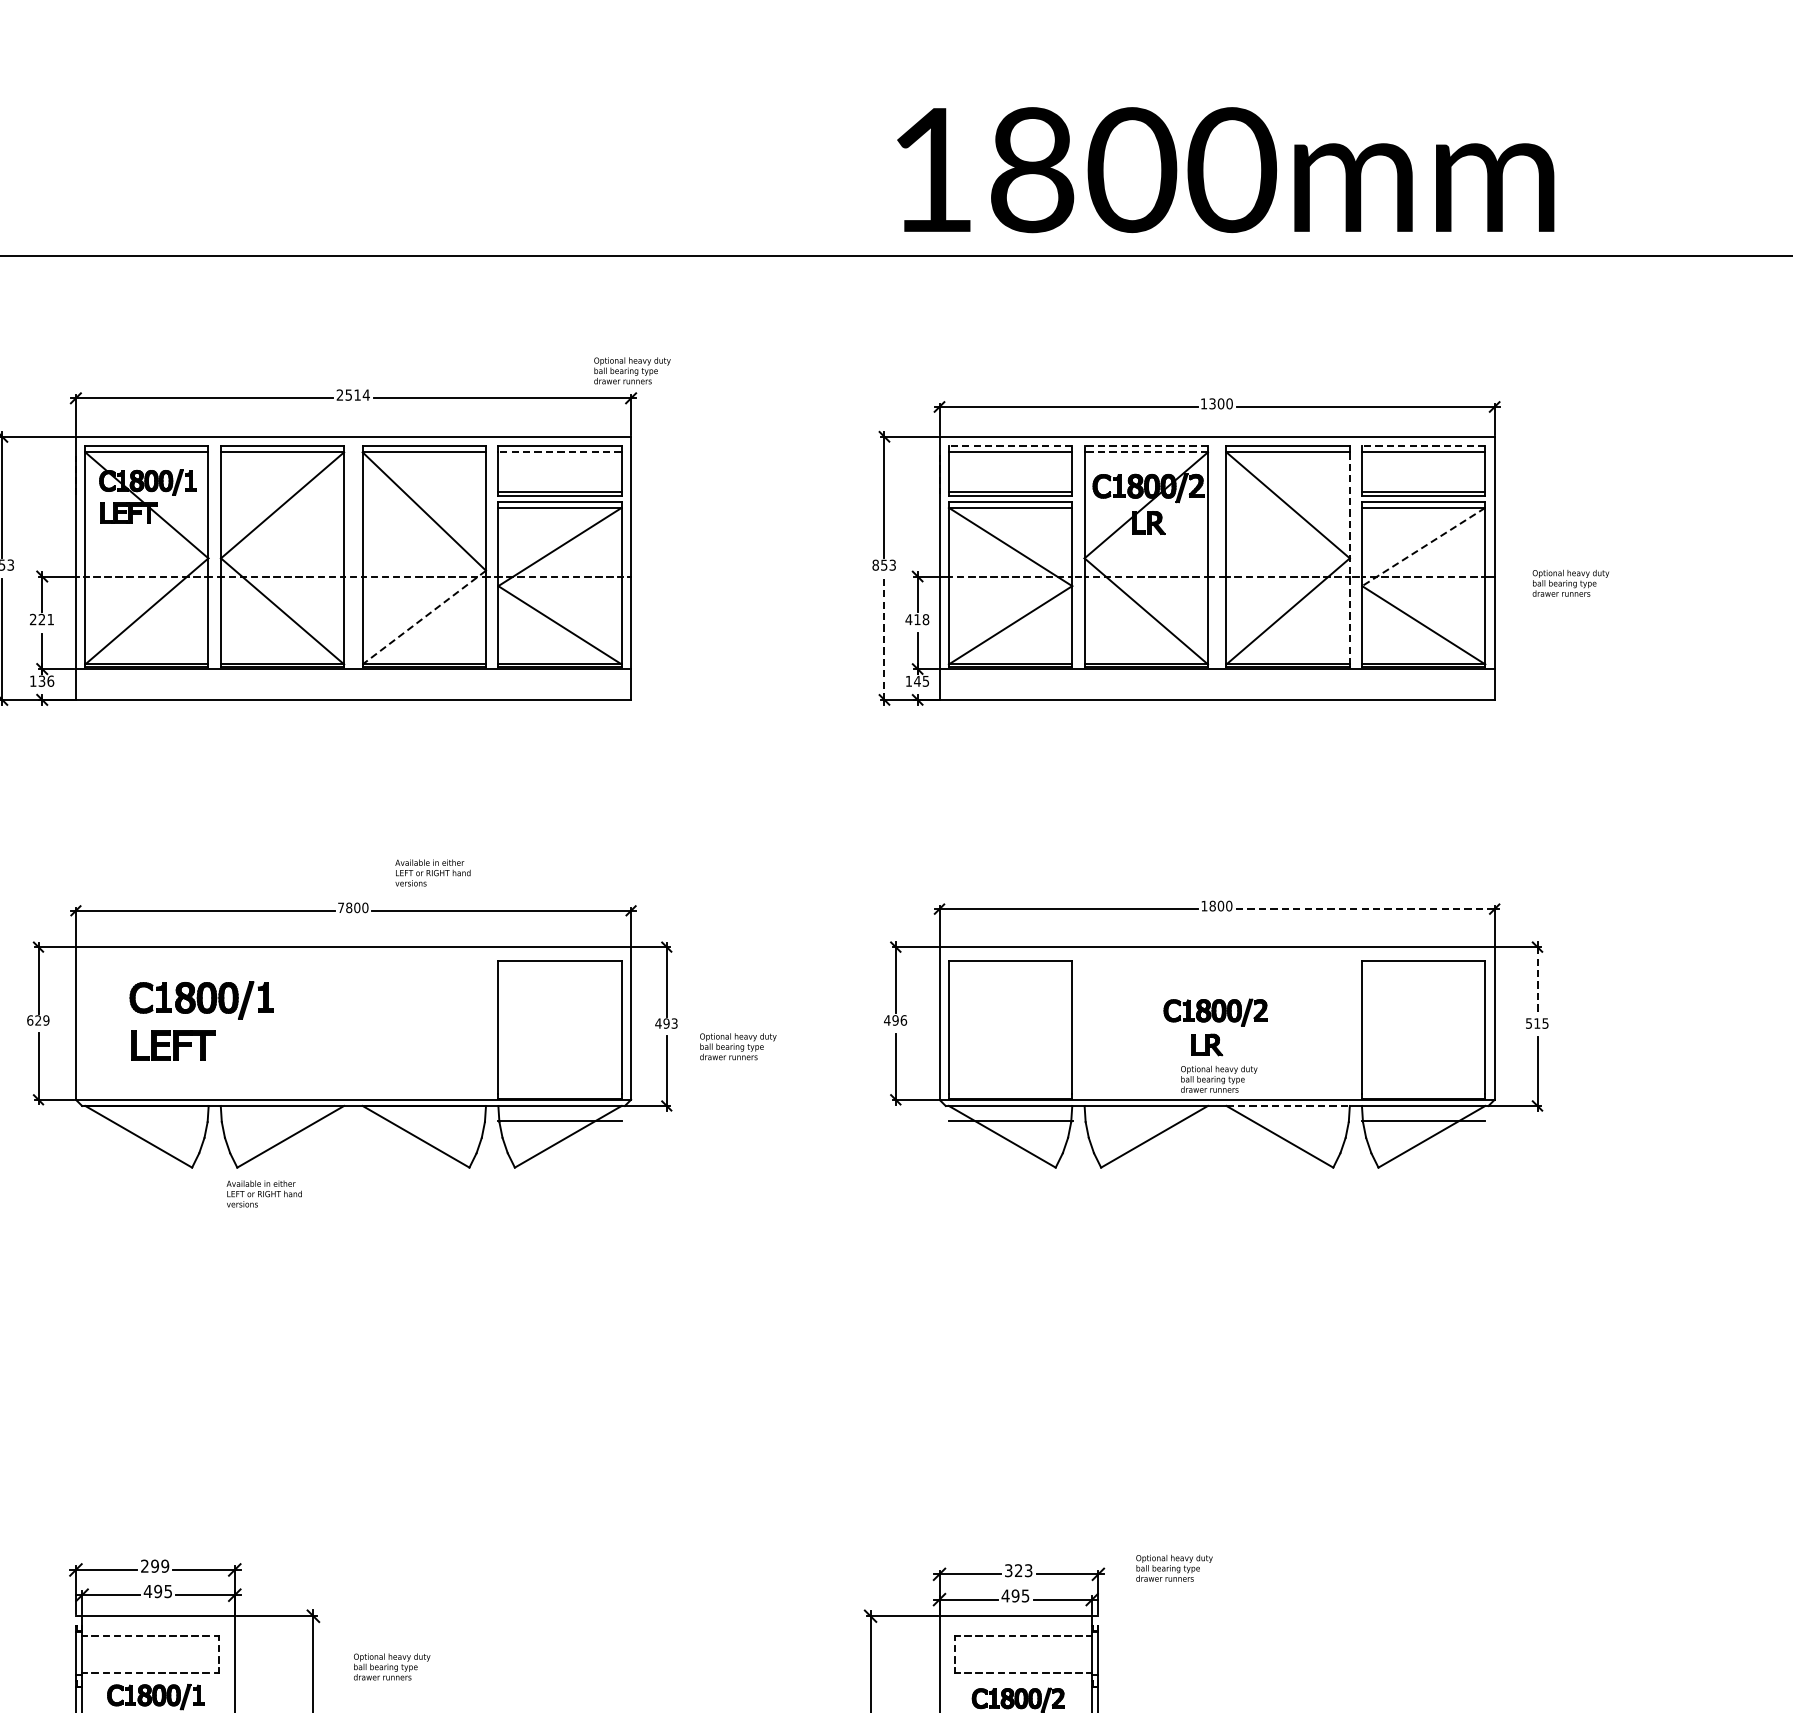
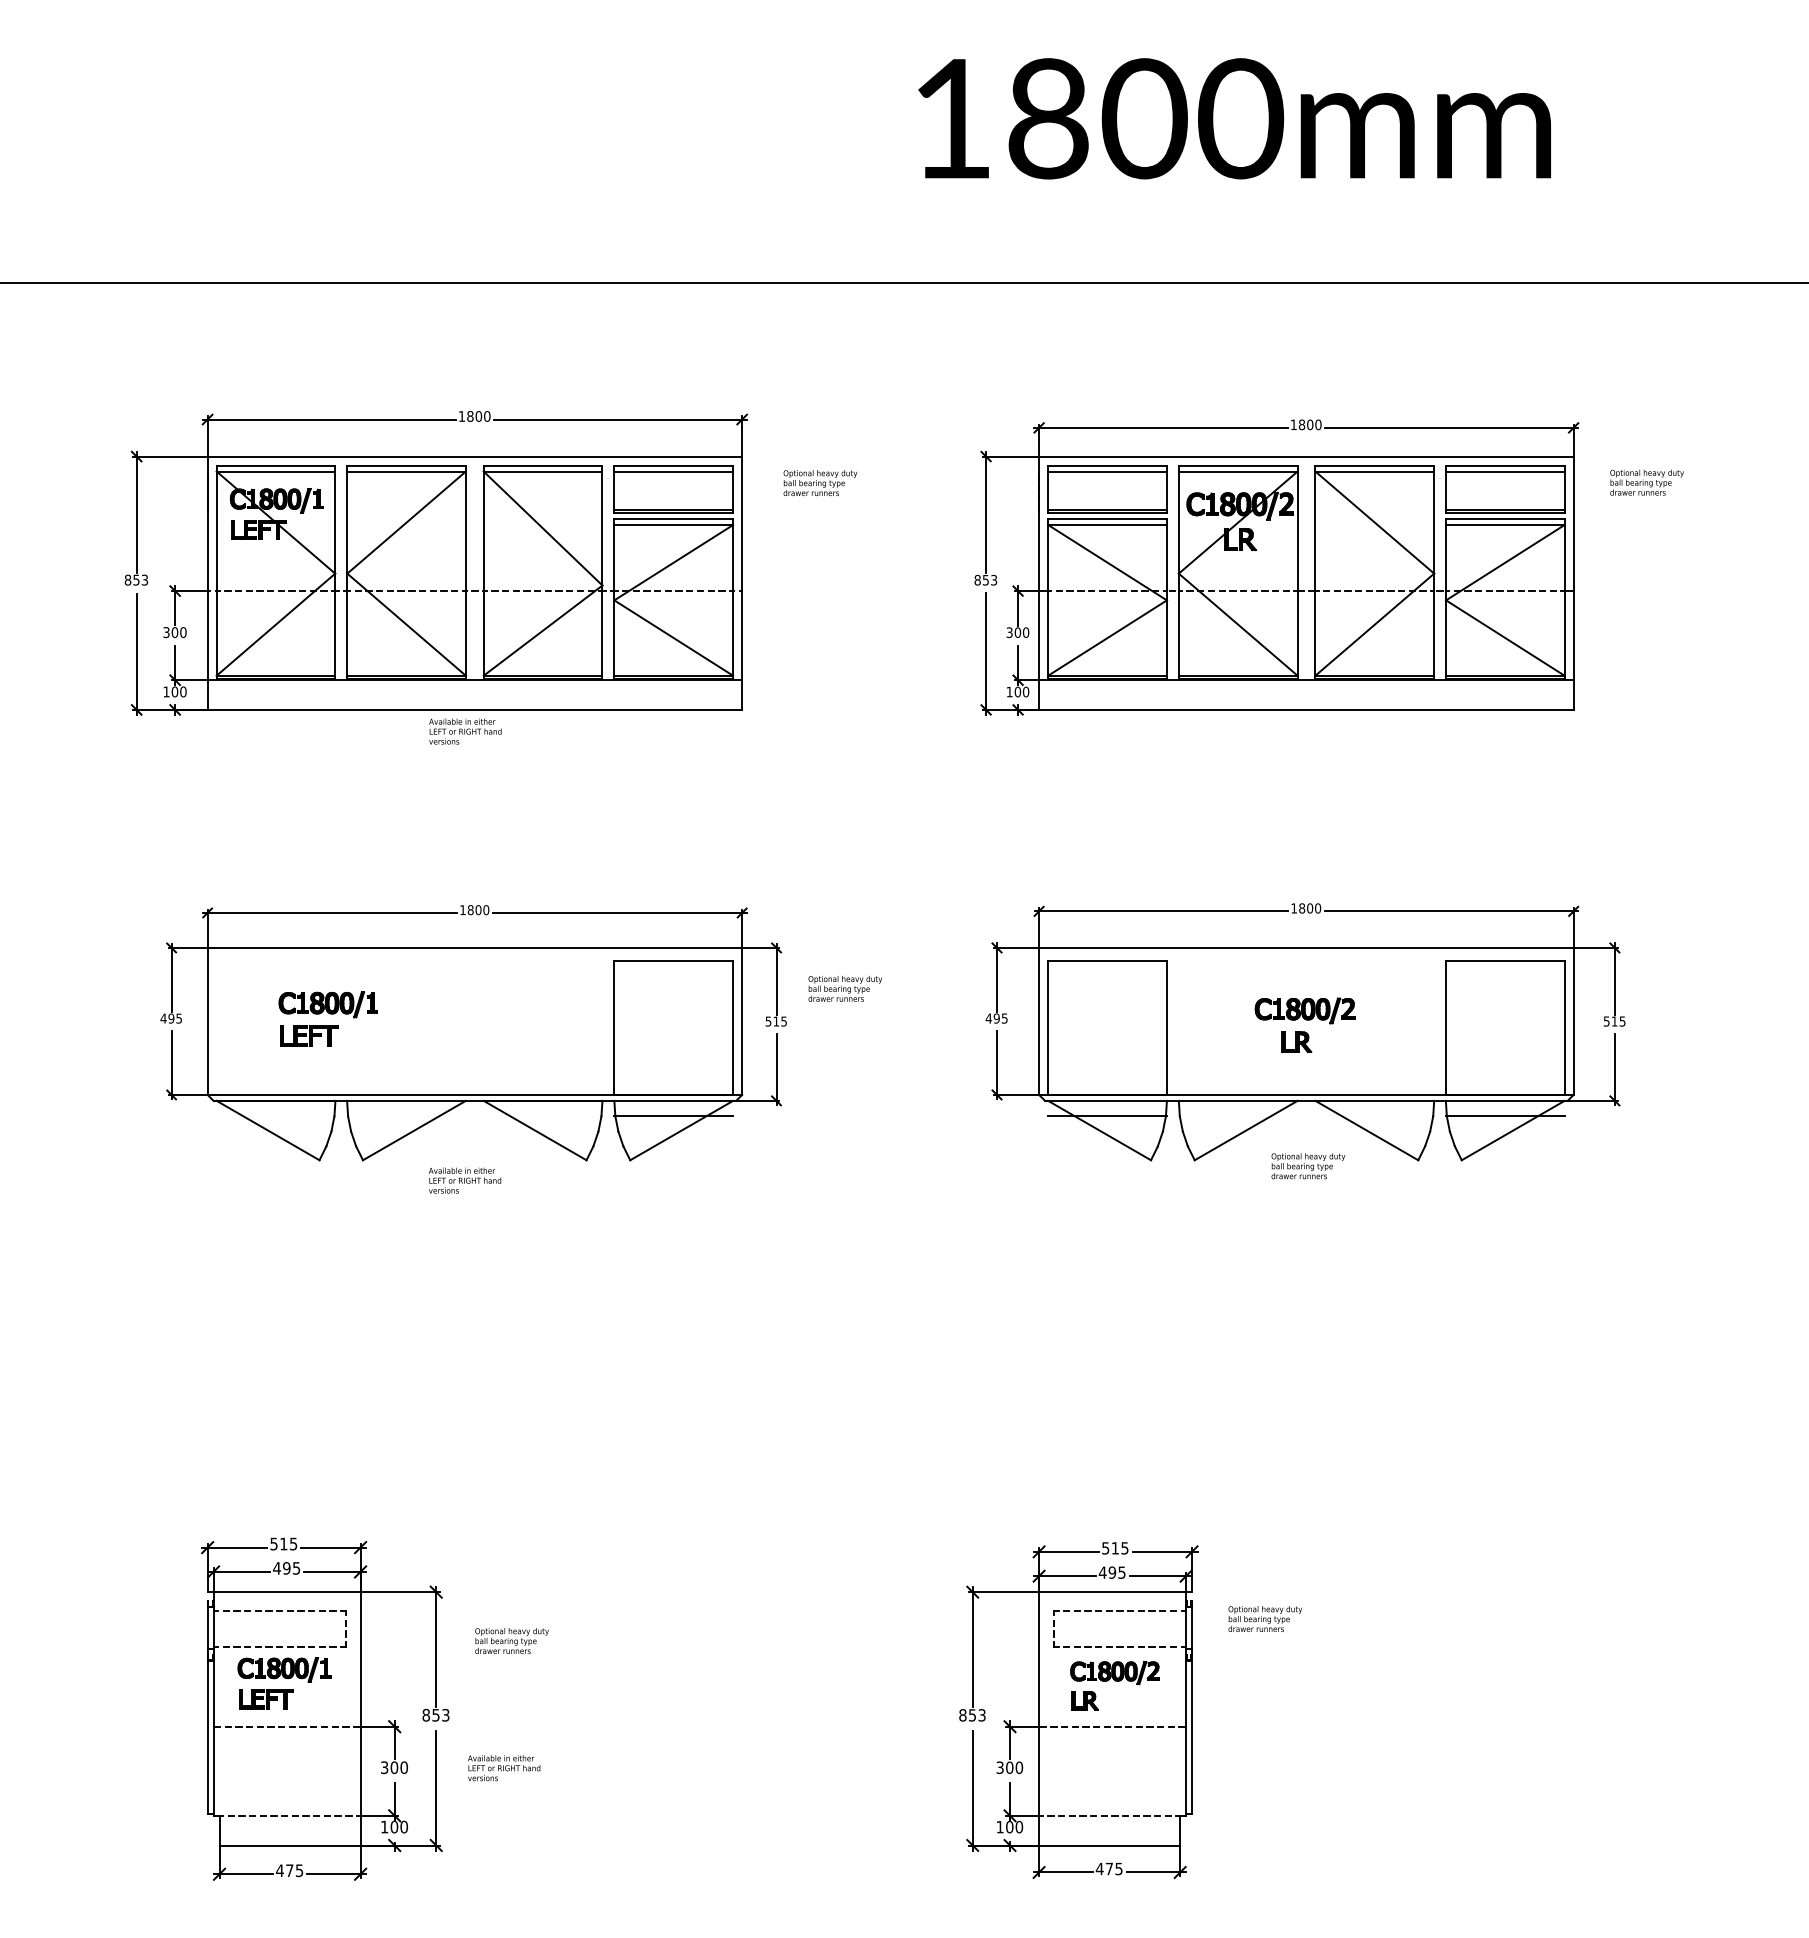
text: (1225, 169) -> (1234, 118), moved
text: (632, 371) -> (820, 483), moved
text: (353, 395) -> (474, 416), 2514 -> 1800
text: (1212, 403) -> (1301, 424), 1300 -> 1800
line: (1010, 446) -> (1107, 465), dashed -> solid
line: (1145, 446) -> (1237, 465), dashed -> solid
line: (1422, 446) -> (1504, 465), dashed -> solid
line: (559, 452) -> (673, 471), dashed -> solid
line: (1145, 452) -> (1237, 471), dashed -> solid
line: (1422, 546) -> (1504, 562), dashed -> solid
line: (1350, 559) -> (1434, 574), dashed -> solid
text: (1570, 583) -> (1646, 482), moved
line: (424, 617) -> (543, 630), dashed -> solid
text: (41, 619) -> (174, 632), 221 -> 300
text: (917, 619) -> (1017, 632), 418 -> 300
line: (884, 640) -> (986, 652), dashed -> solid
text: (45, 680) -> (178, 691), 136 -> 100
text: (921, 680) -> (1021, 691), 145 -> 100
text: (433, 872) -> (465, 731), moved
text: (340, 908) -> (462, 910), 7800 -> 1800
line: (1365, 909) -> (1449, 911), dashed -> solid
line: (1537, 981) -> (1614, 981), dashed -> solid
text: (38, 1020) -> (171, 1018), 629 -> 495
part: (200, 1020) -> (327, 1018), size x0.71
text: (903, 1020) -> (1004, 1018), 496 -> 495
text: (665, 1023) -> (775, 1021), 493 -> 515
text: (738, 1046) -> (845, 988), moved
text: (1219, 1079) -> (1308, 1166), moved
line: (1288, 1105) -> (1375, 1100), dashed -> solid
text: (263, 1193) -> (464, 1180), moved
text: (154, 1565) -> (283, 1543), 299 -> 515
text: (1173, 1567) -> (1264, 1618), moved
text: (1018, 1570) -> (1115, 1548), 323 -> 515

